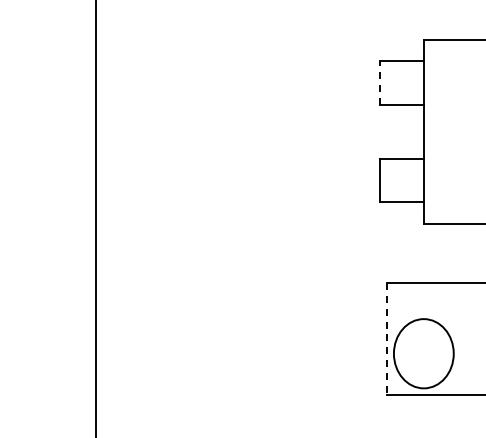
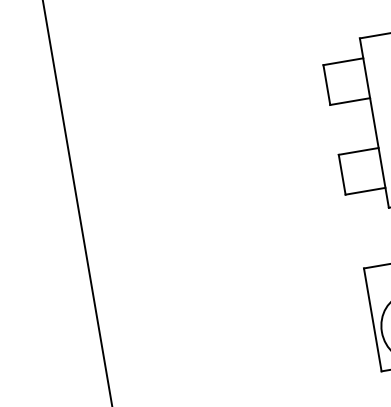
line: (380, 83) -> (327, 85), dashed -> solid
line: (386, 339) -> (372, 320), dashed -> solid

